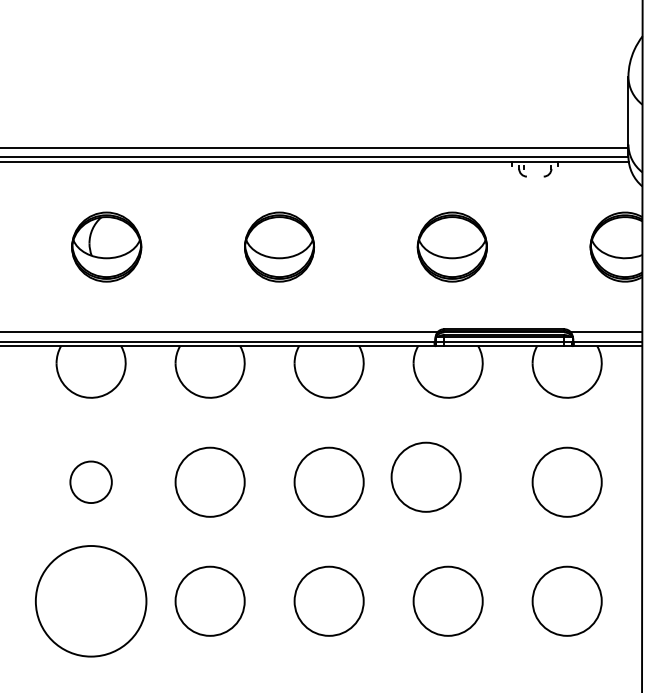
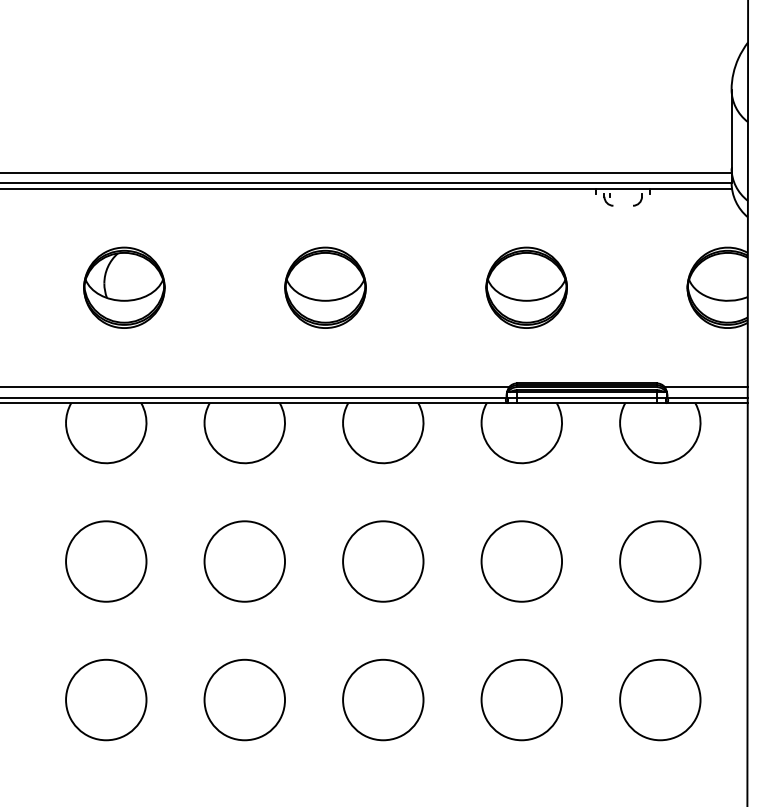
circle: (425, 476) -> (521, 560), moved
circle: (90, 481) -> (105, 560), size x1.67
circle: (90, 600) -> (105, 699), size x0.62

